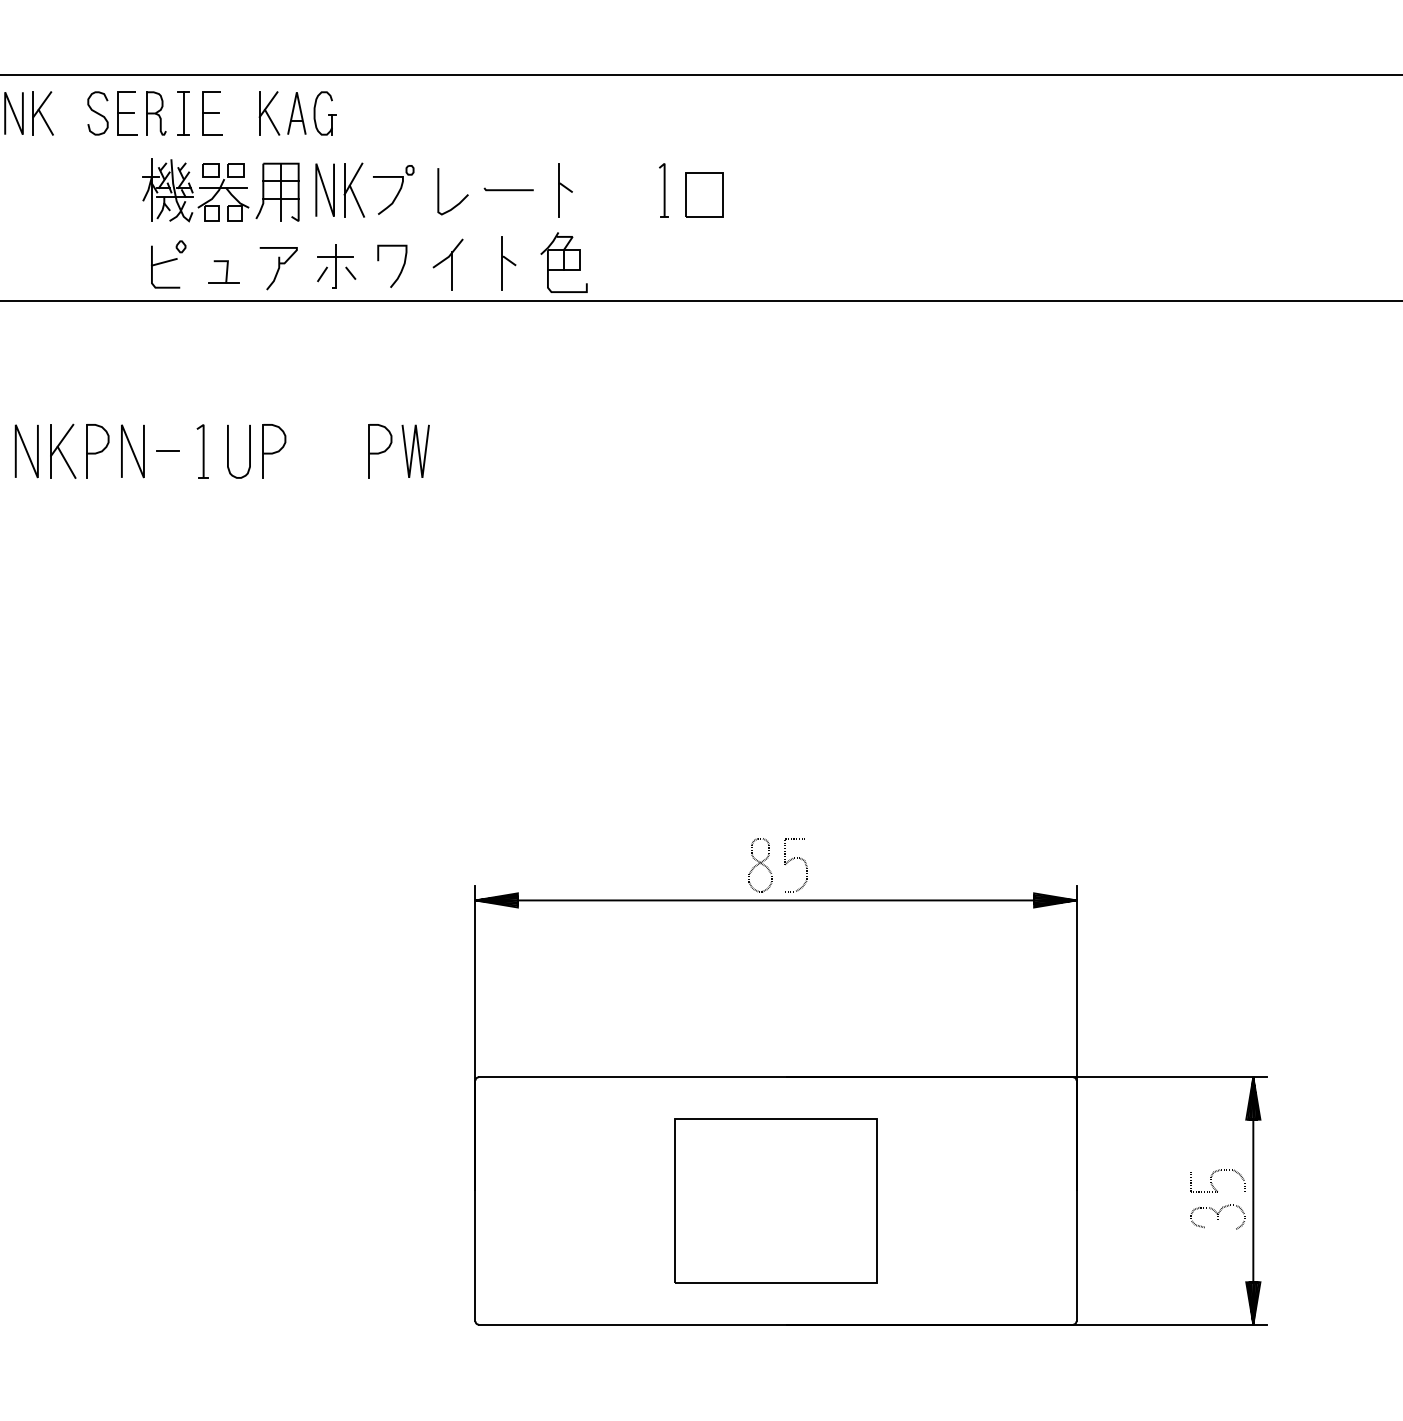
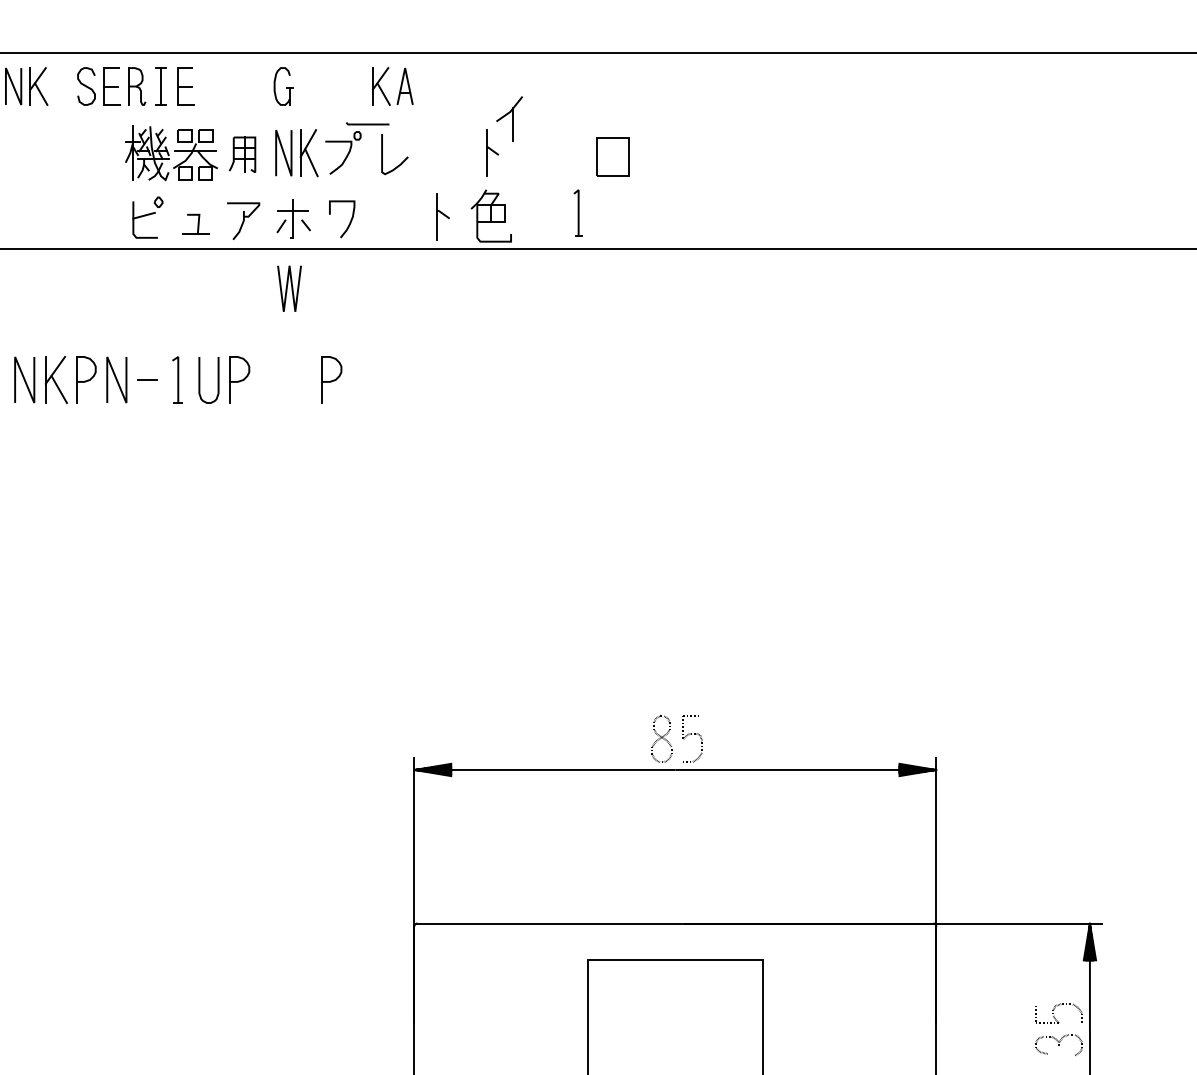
part: (290, 116) -> (399, 89), moved
line: (508, 189) -> (367, 123), moved
part: (663, 190) -> (577, 213), moved
part: (277, 191) -> (242, 154), size x0.7
part: (447, 264) -> (509, 118), moved
line: (413, 450) -> (287, 288), moved

